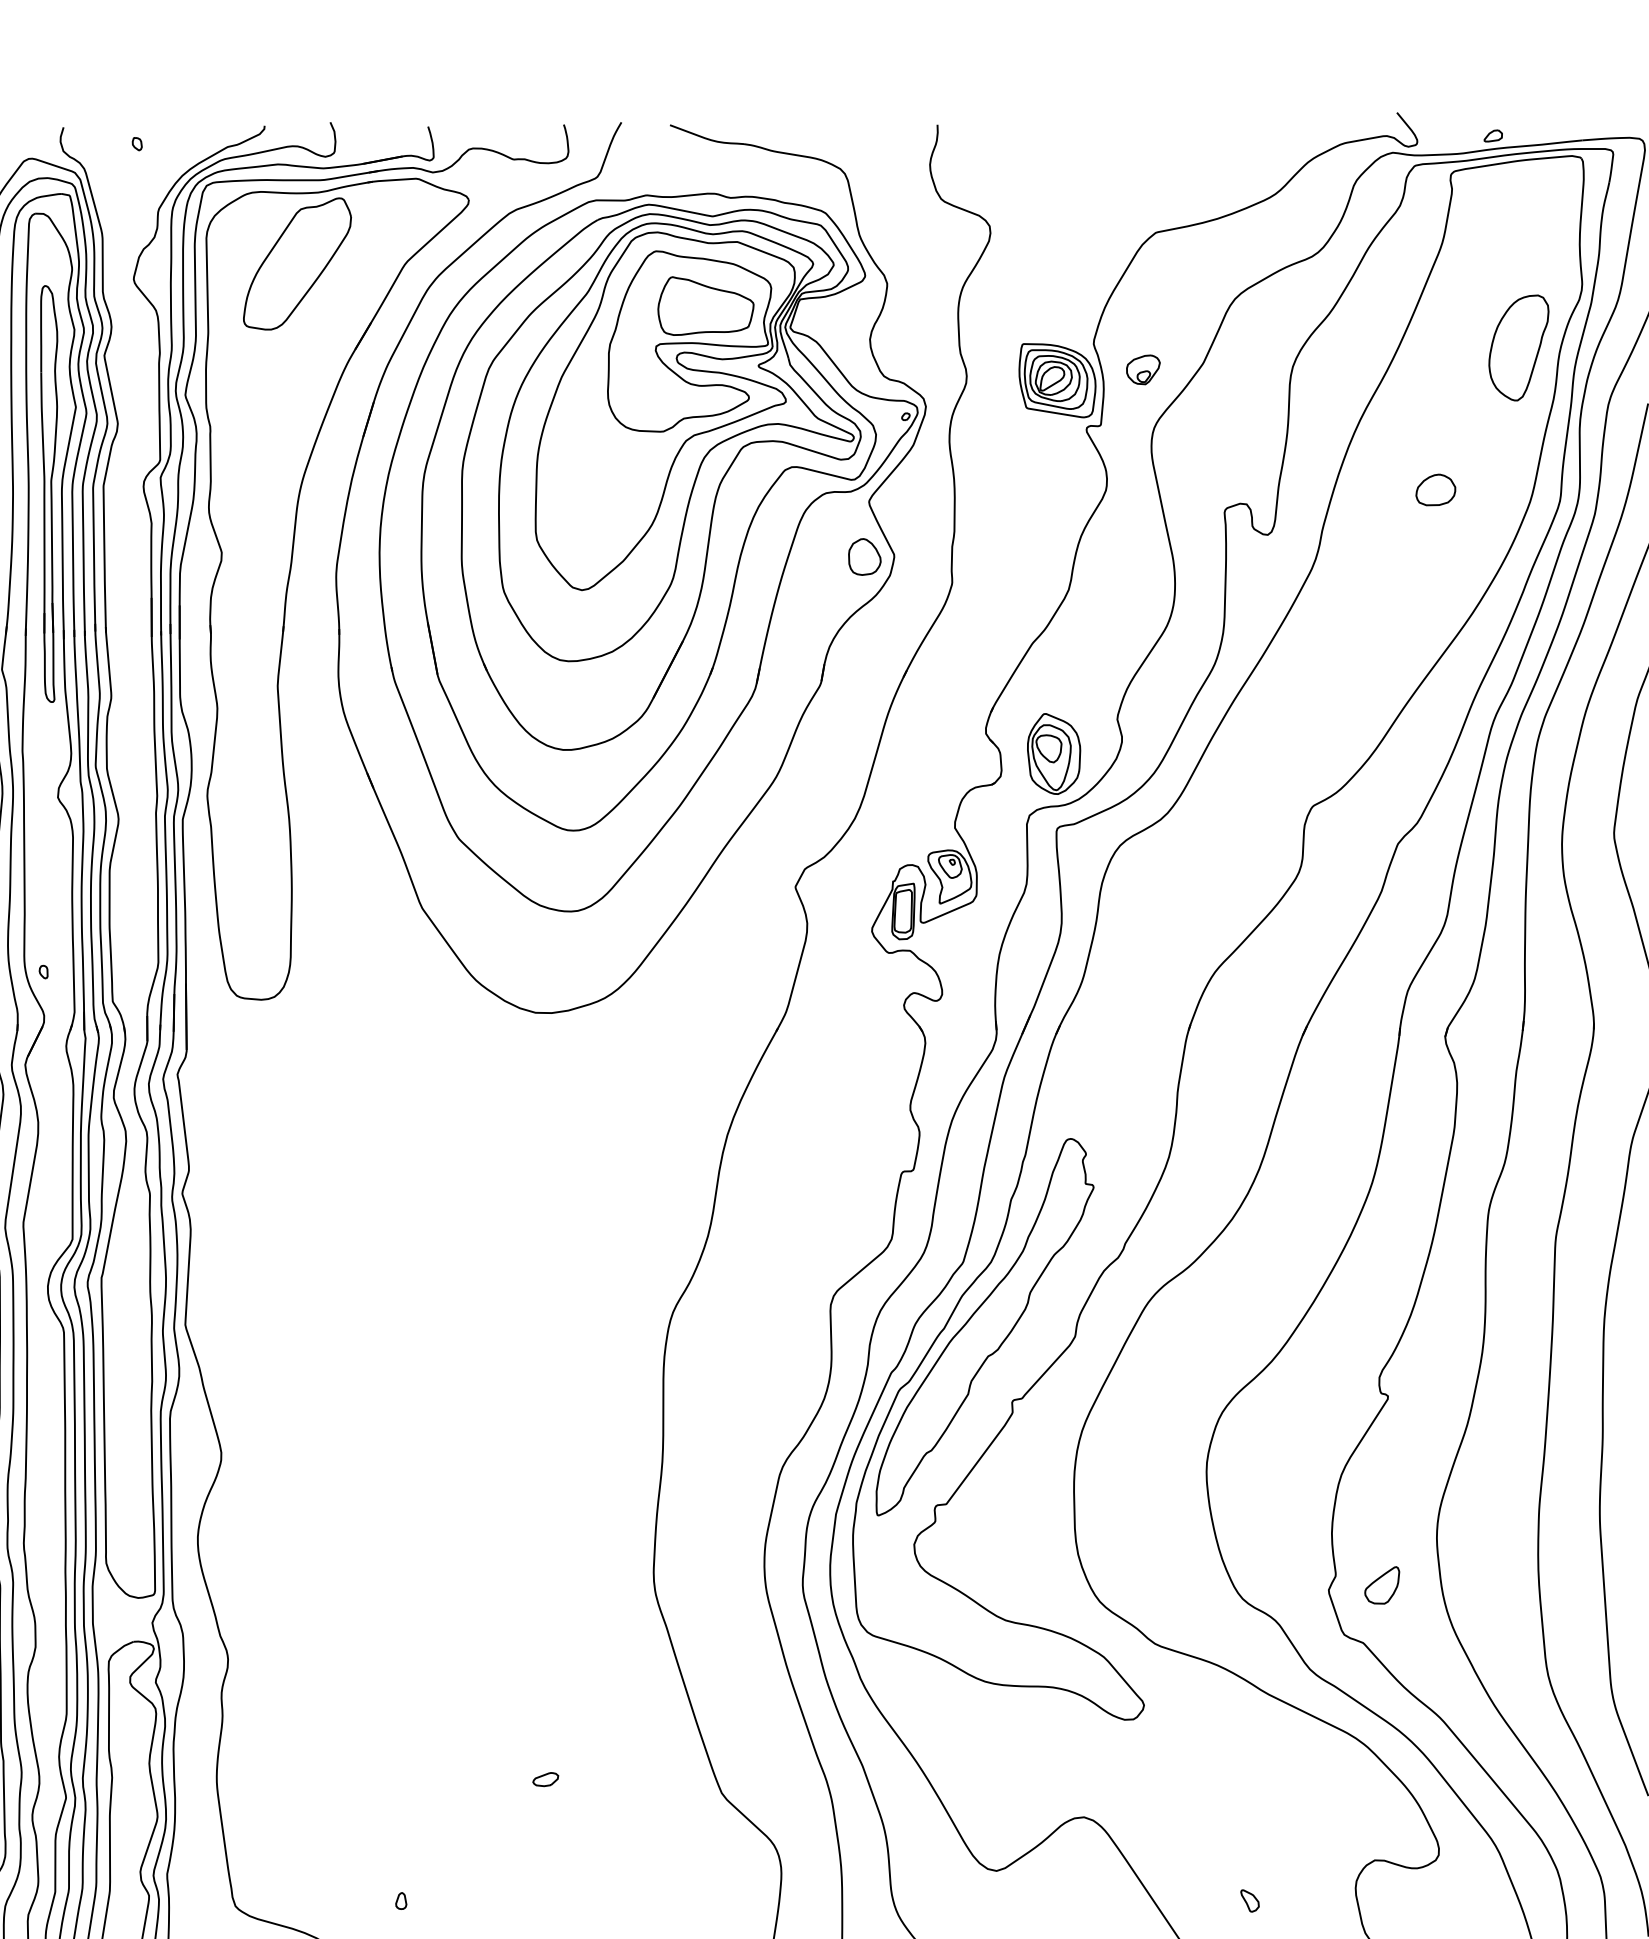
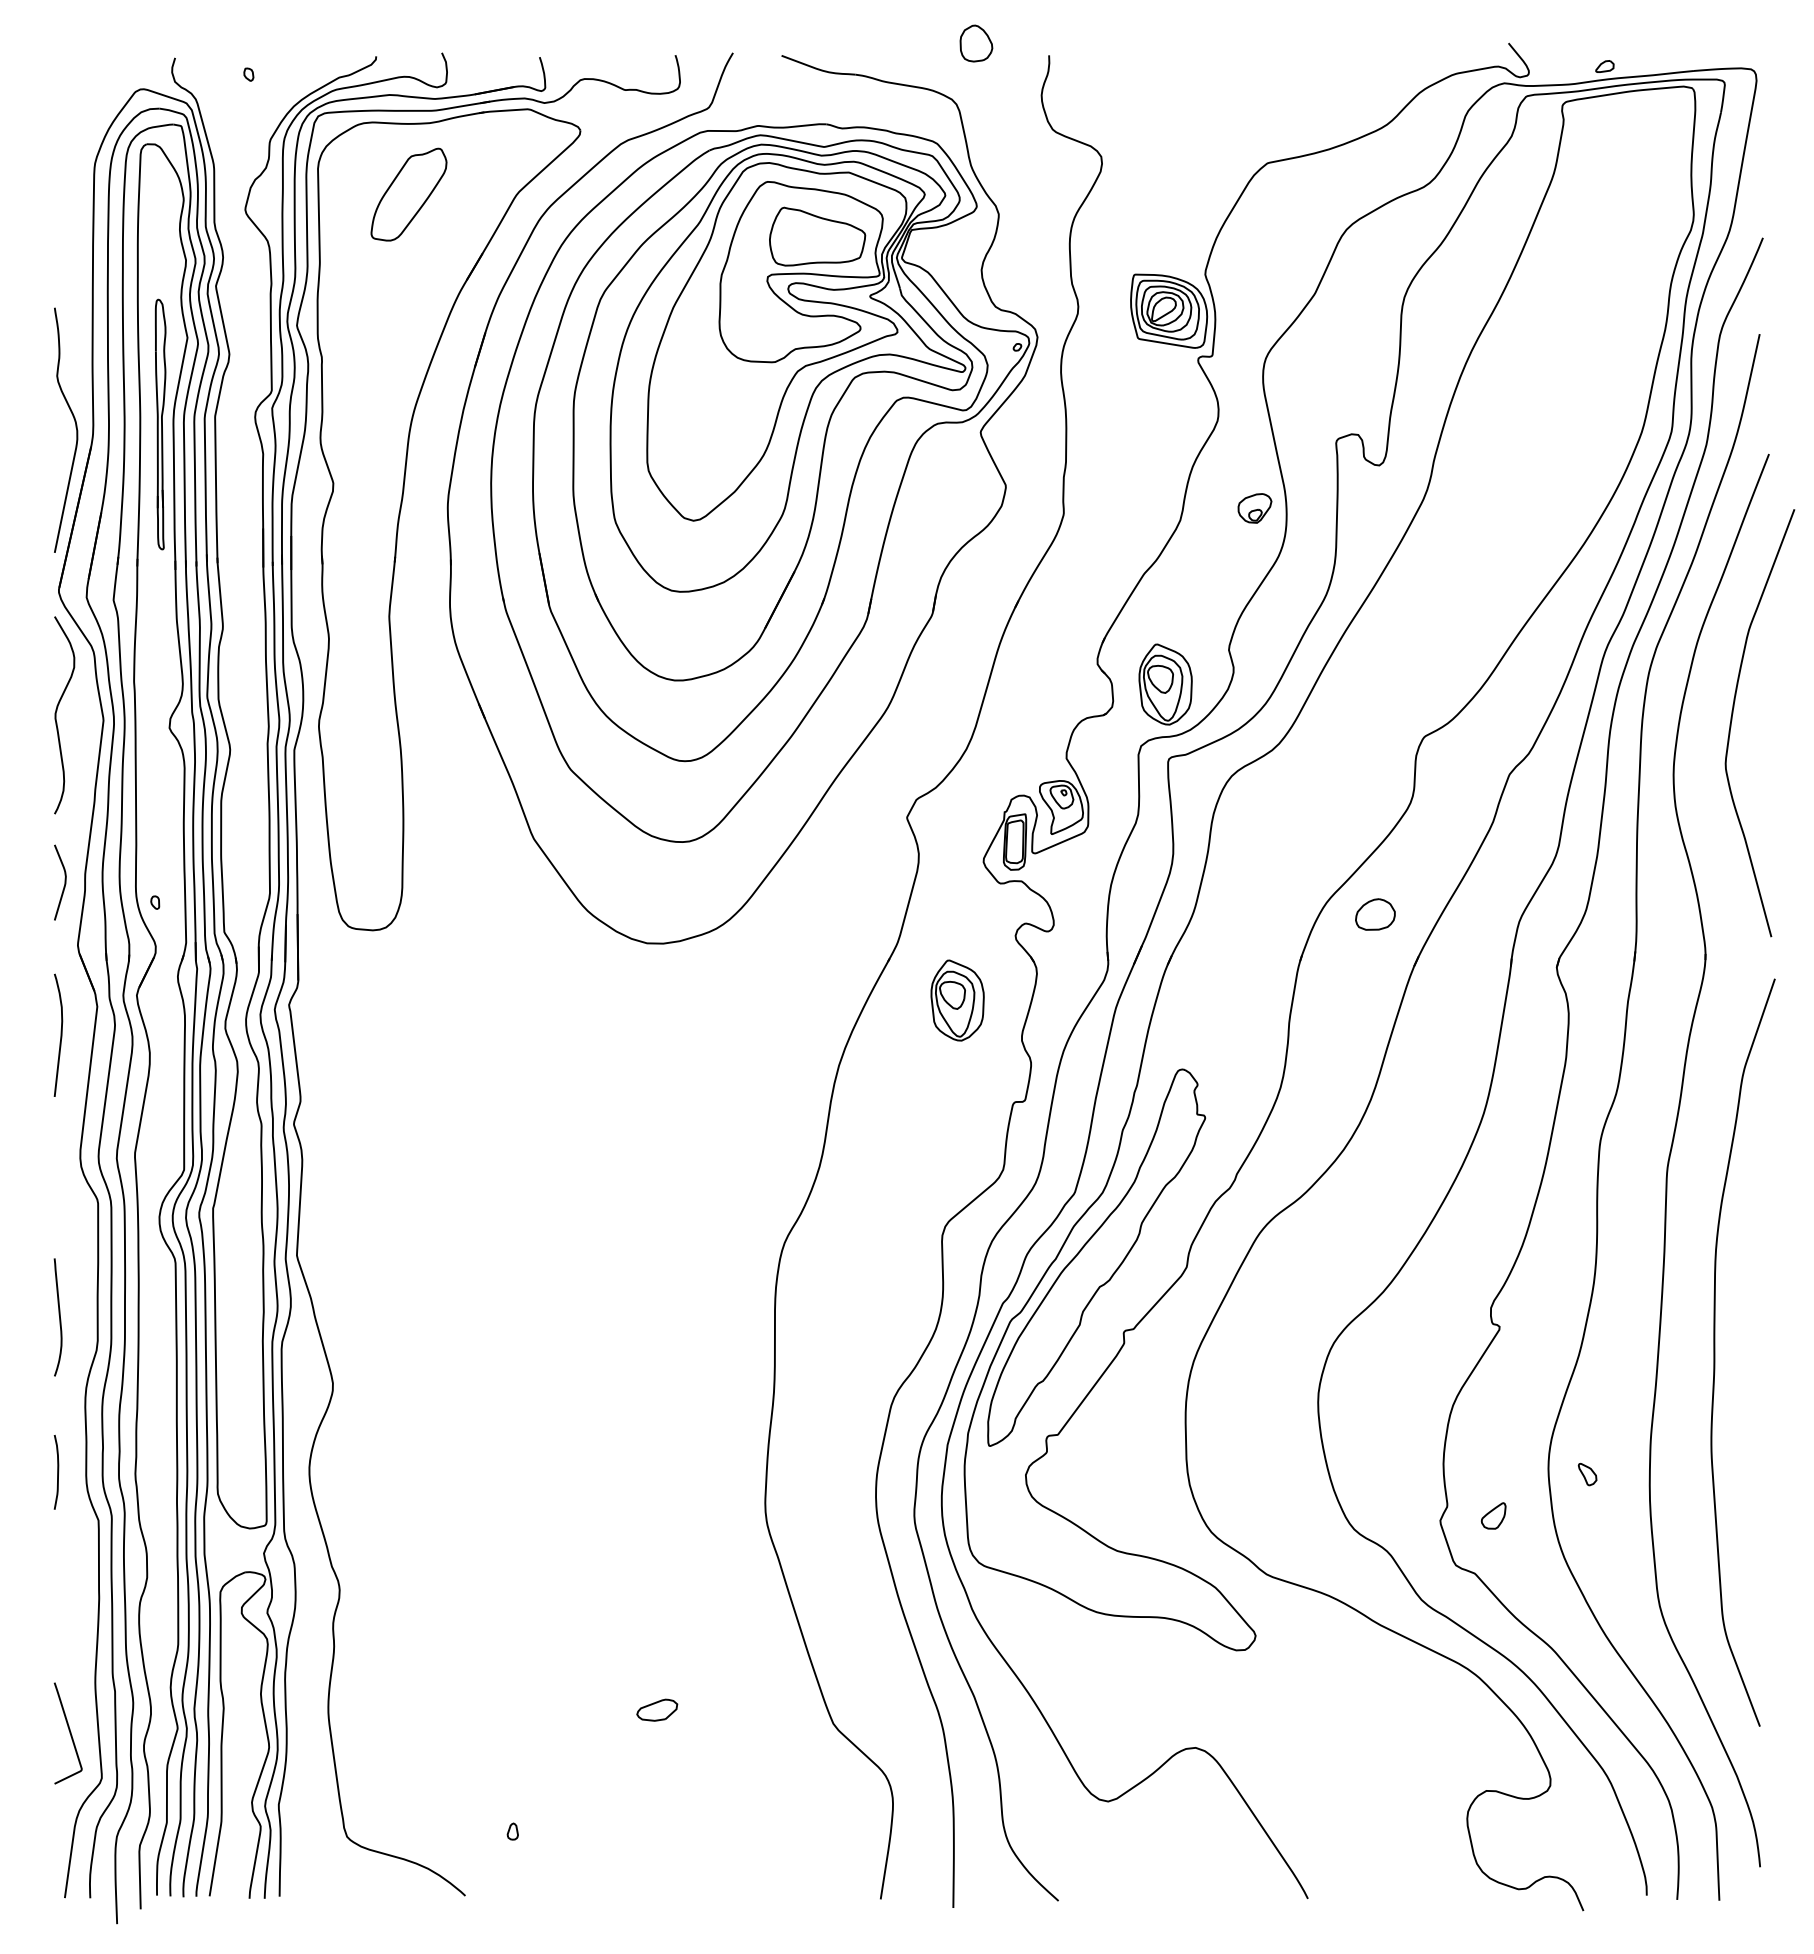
part: (296, 263) -> (408, 194), size x0.7
part: (1518, 347) -> (1630, 278), removed
part: (1142, 369) -> (1254, 508), moved
part: (1435, 489) -> (1375, 914), moved
part: (48, 493) -> (160, 424), size x0.6
part: (864, 556) -> (976, 43), moved
part: (845, 1069) -> (957, 1000), added
part: (1381, 1584) -> (1493, 1515), size x0.7
part: (545, 1778) -> (657, 1709), size x1.6
part: (1249, 1900) -> (1587, 1474), moved

